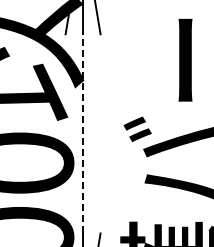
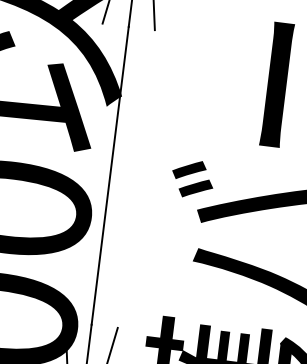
line: (83, 133) -> (110, 175), dashed -> solid

